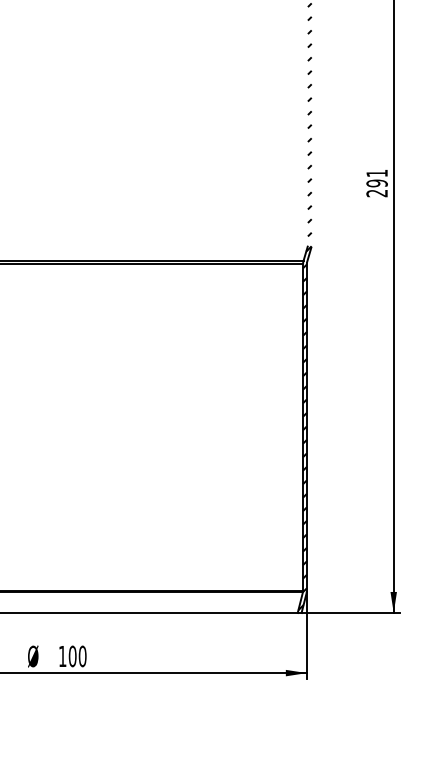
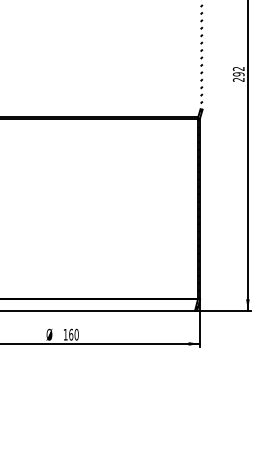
text: (376, 172) -> (238, 68), 291 -> 292
text: (73, 655) -> (71, 334), 100 -> 160

